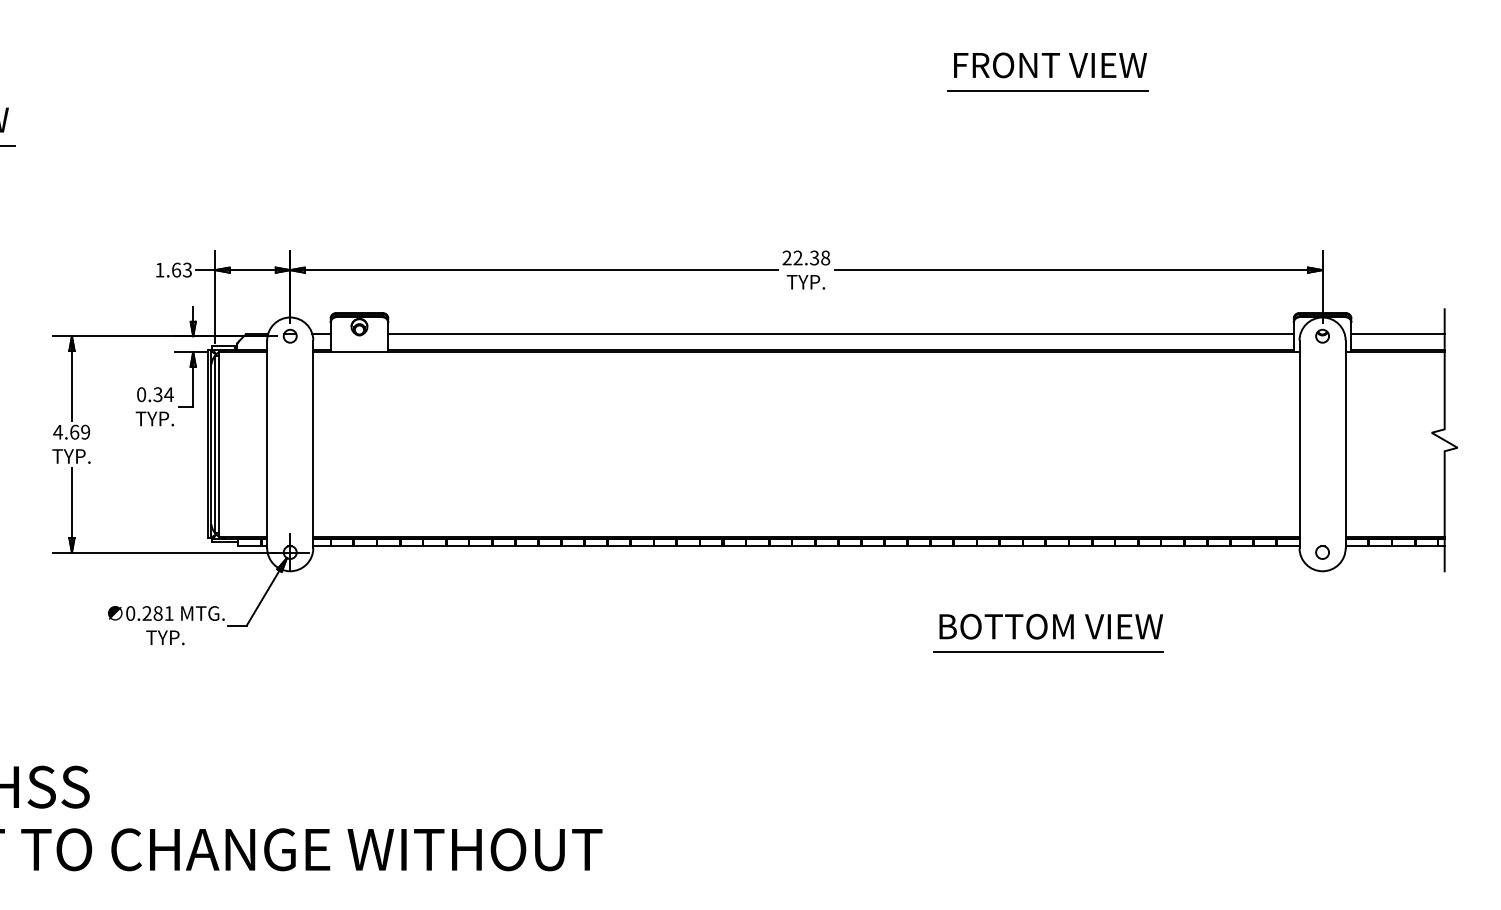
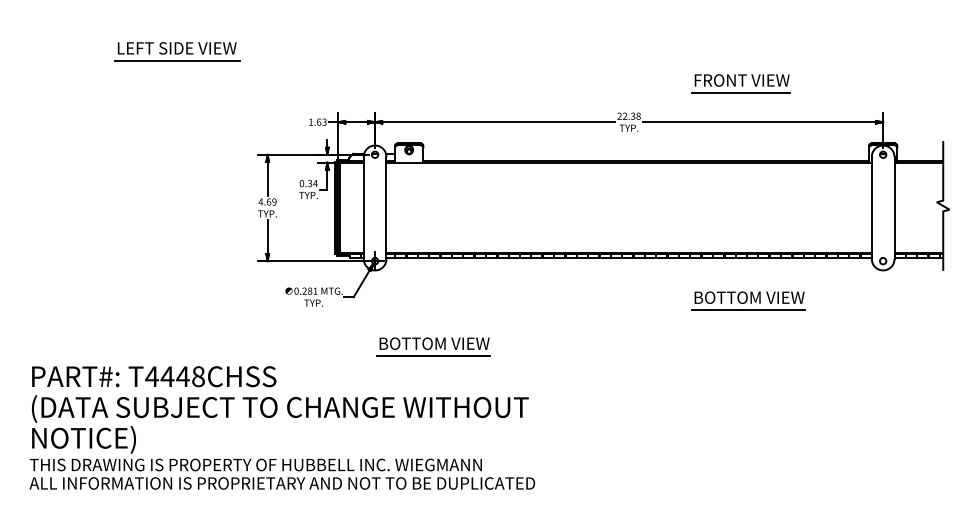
part: (1046, 71) -> (740, 83), moved
line: (839, 333) -> (645, 153), removed
line: (1398, 333) -> (920, 153), removed
part: (408, 725) -> (433, 346), added

